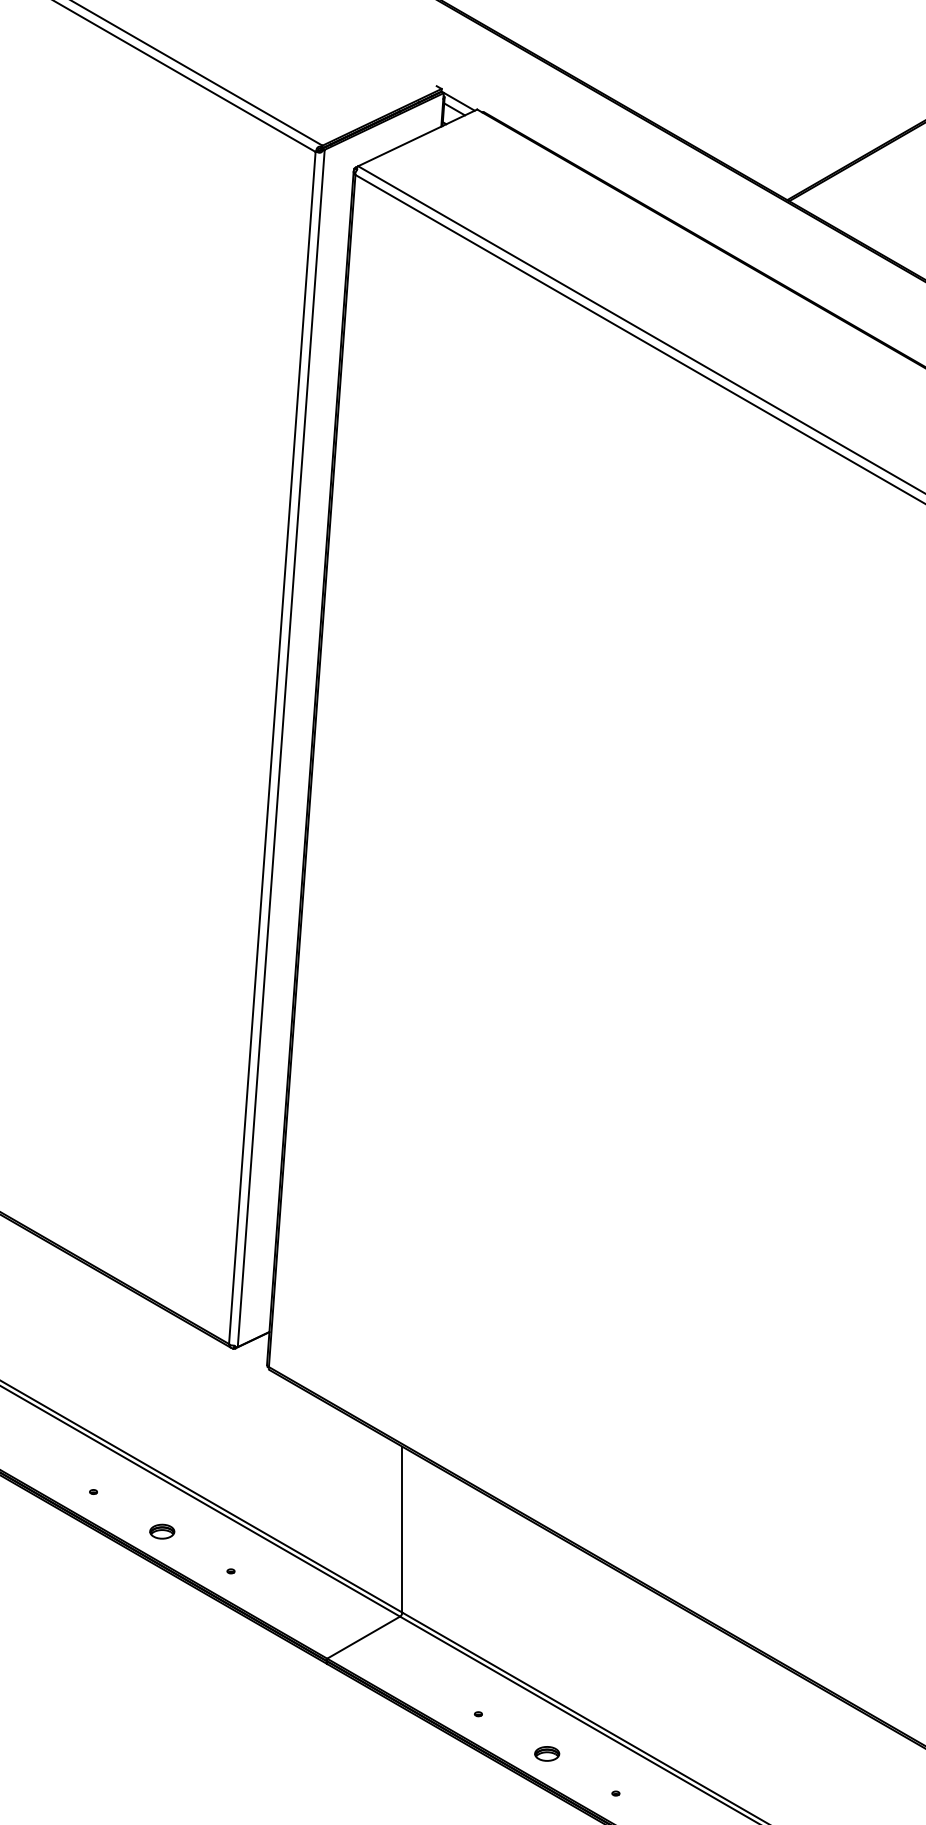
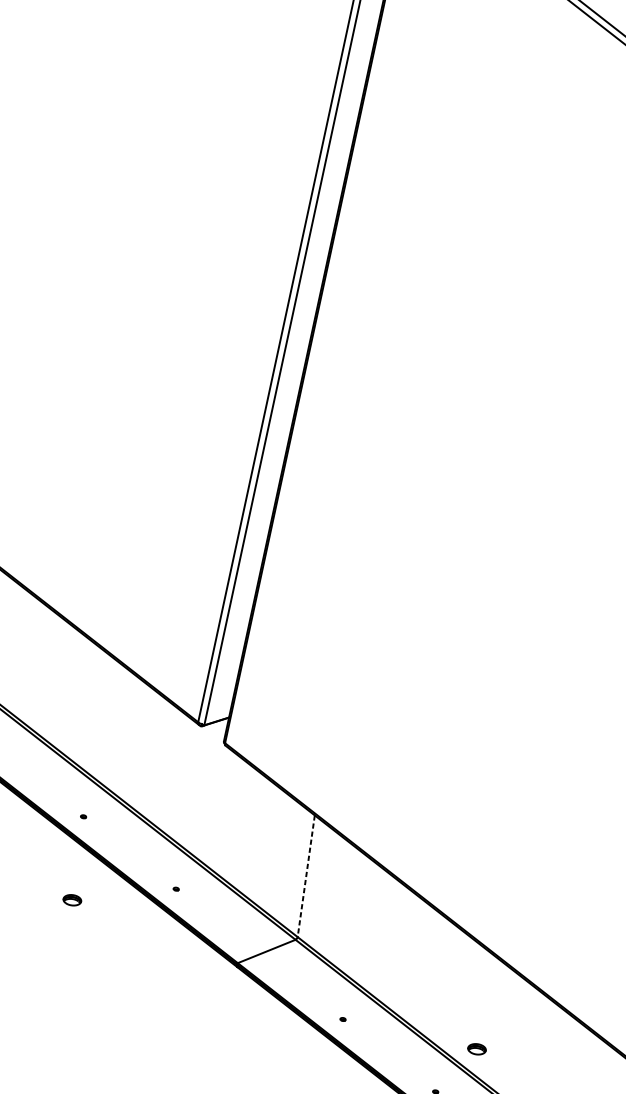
line: (402, 1529) -> (306, 876), solid -> dashed
part: (162, 1531) -> (72, 900), moved
part: (547, 1753) -> (477, 1049), moved

